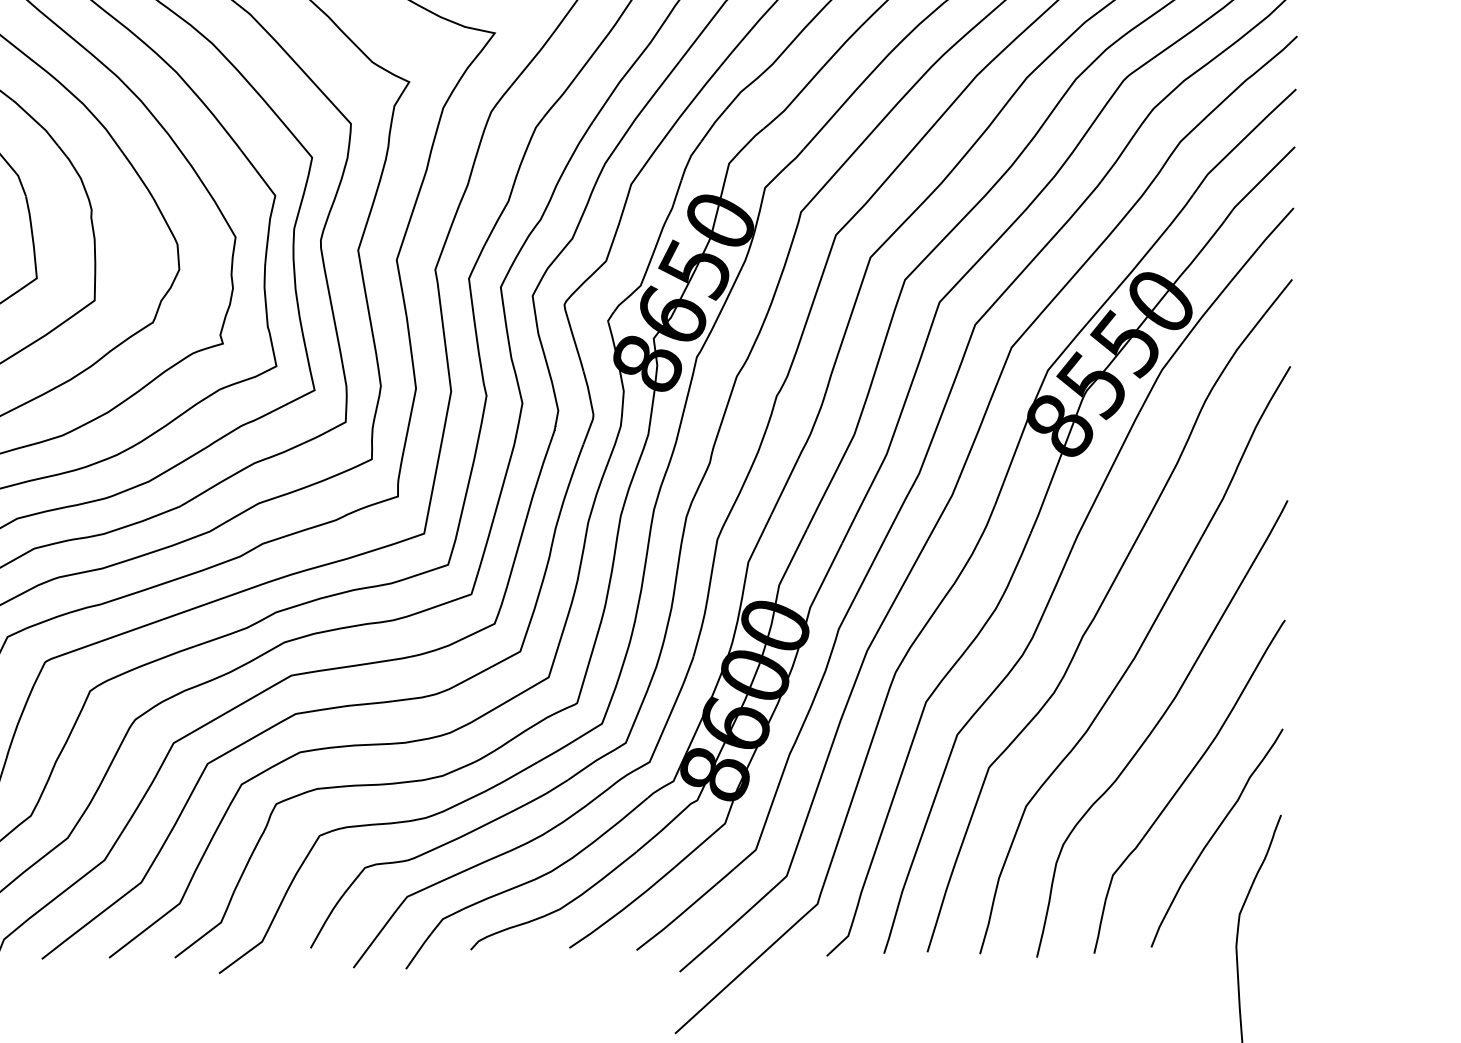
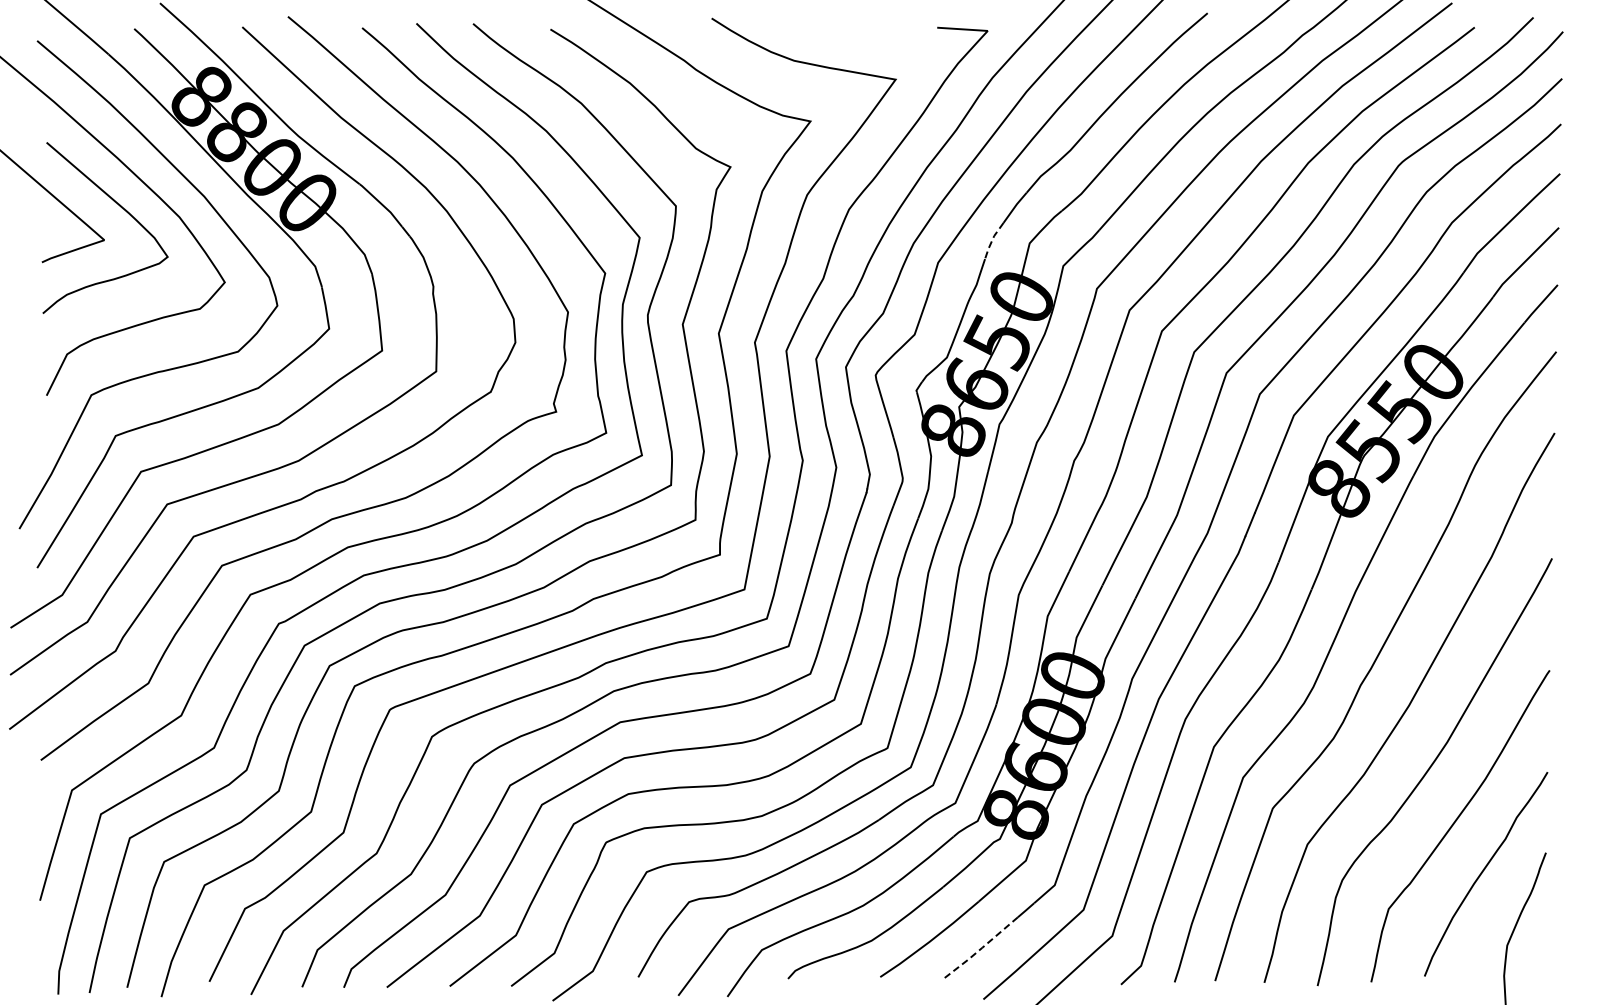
line: (689, 160) -> (992, 240), solid -> dashed
line: (676, 918) -> (980, 949), solid -> dashed

